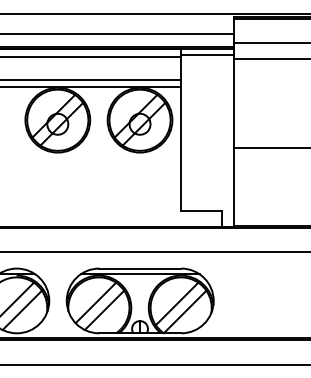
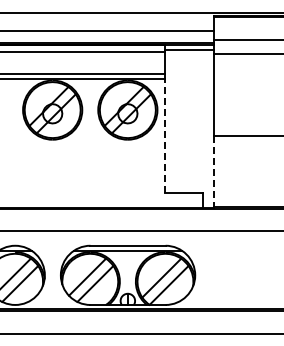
line: (181, 149) -> (165, 136), solid -> dashed
line: (234, 187) -> (214, 171), solid -> dashed

